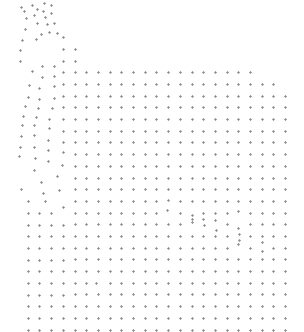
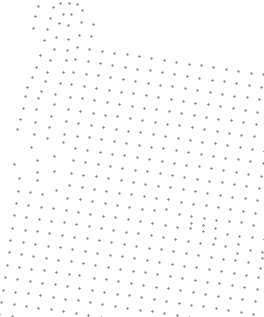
part: (43, 51) -> (59, 21), added
part: (63, 158) -> (64, 138), size x0.62
part: (192, 218) -> (191, 222), size x1.67
part: (238, 236) -> (237, 248), size x1.43

